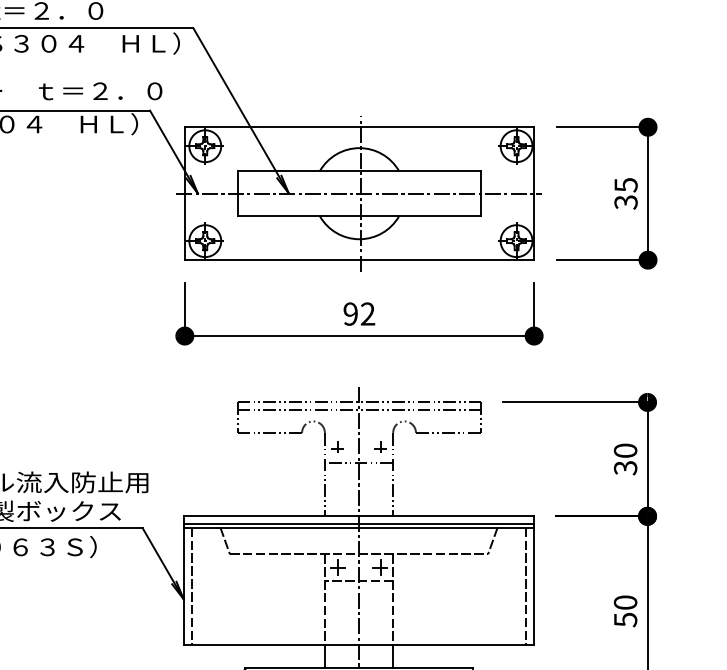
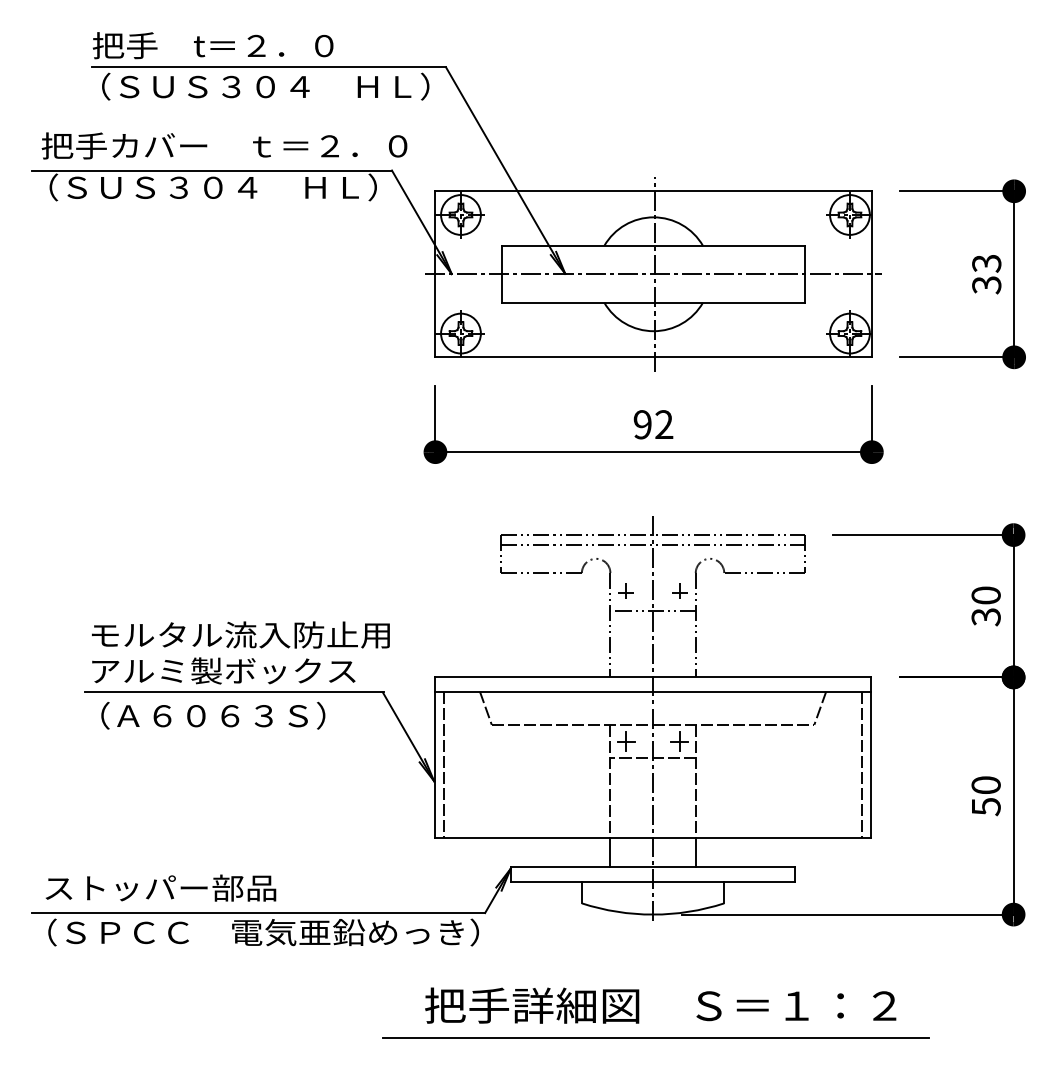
text: (625, 185) -> (986, 263), 35 -> 33
line: (358, 523) -> (652, 686), removed

